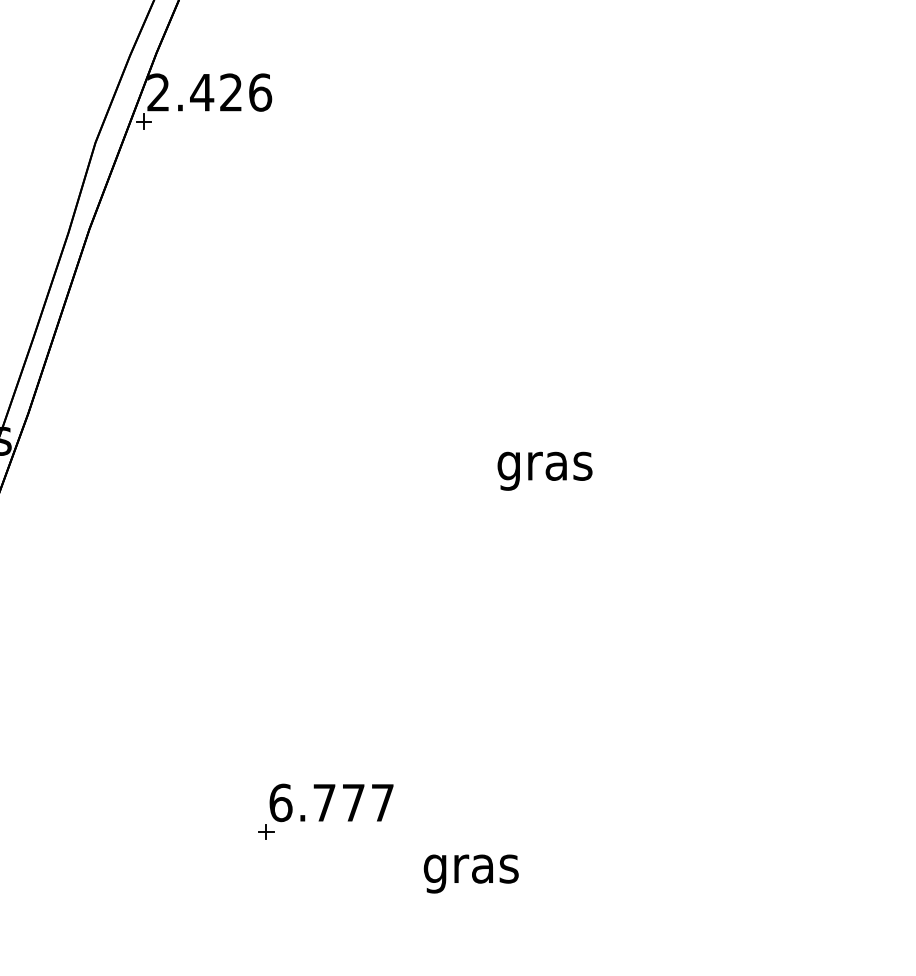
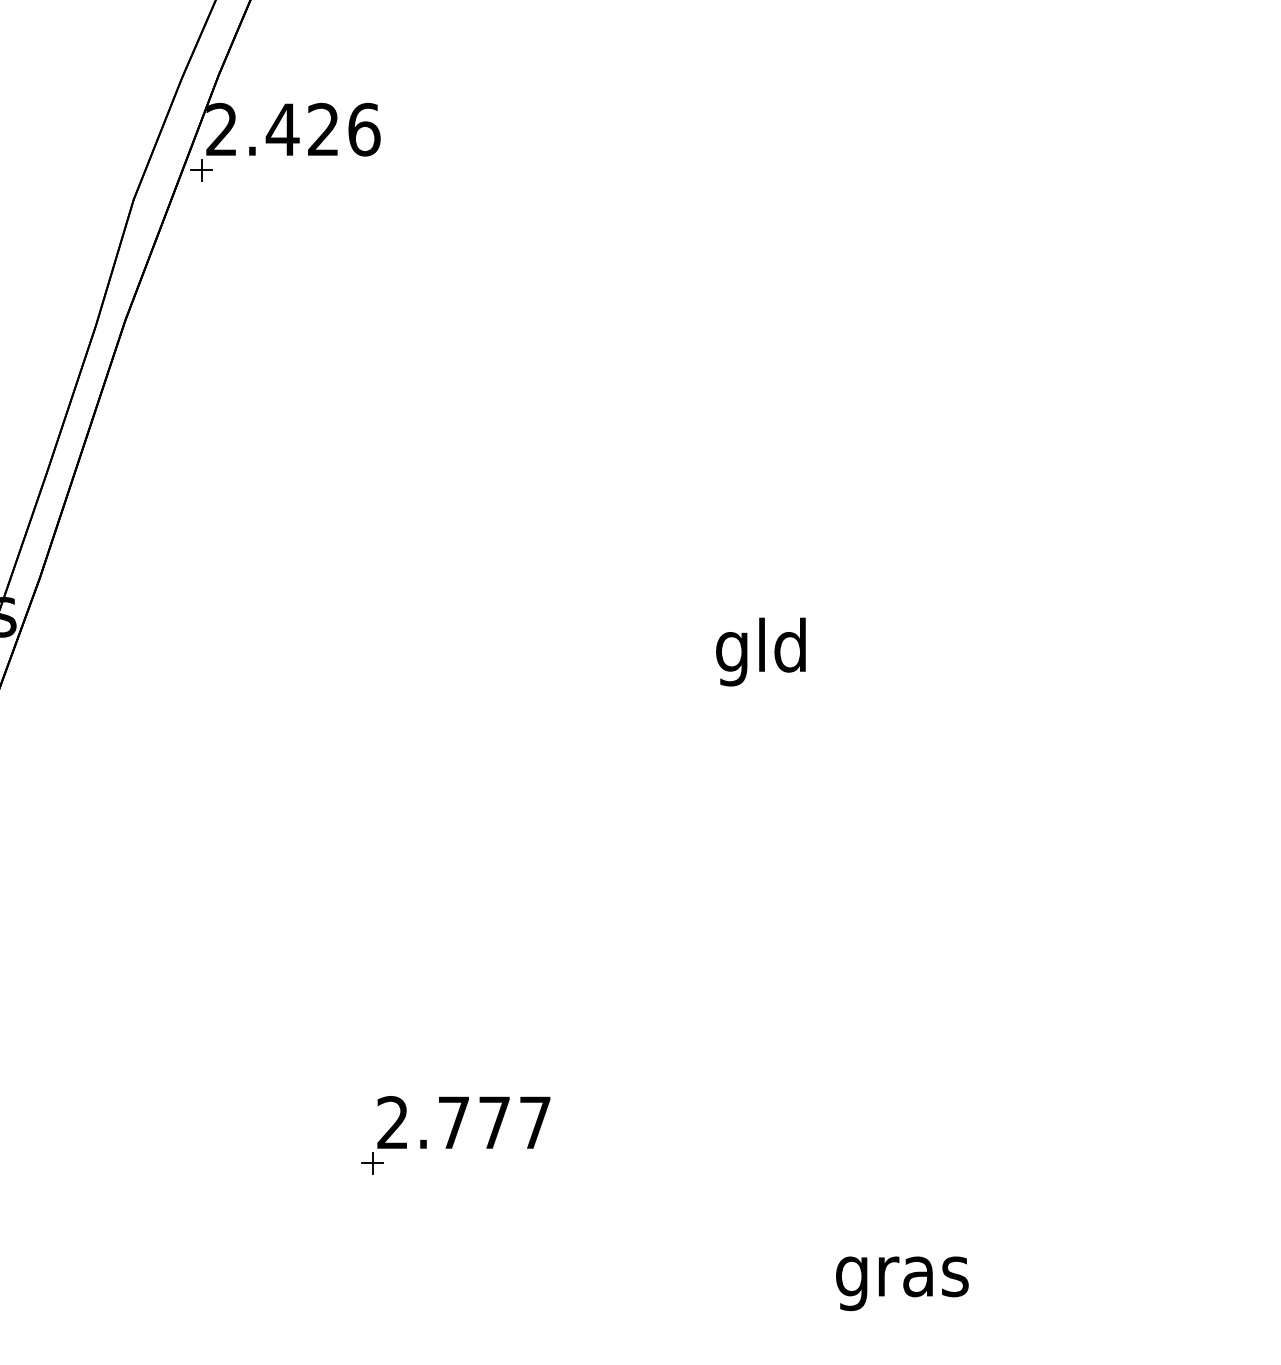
text: (544, 465) -> (761, 651), gras -> gld
text: (280, 802) -> (392, 1122), 6.777 -> 2.777
text: (470, 873) -> (901, 1282), moved

